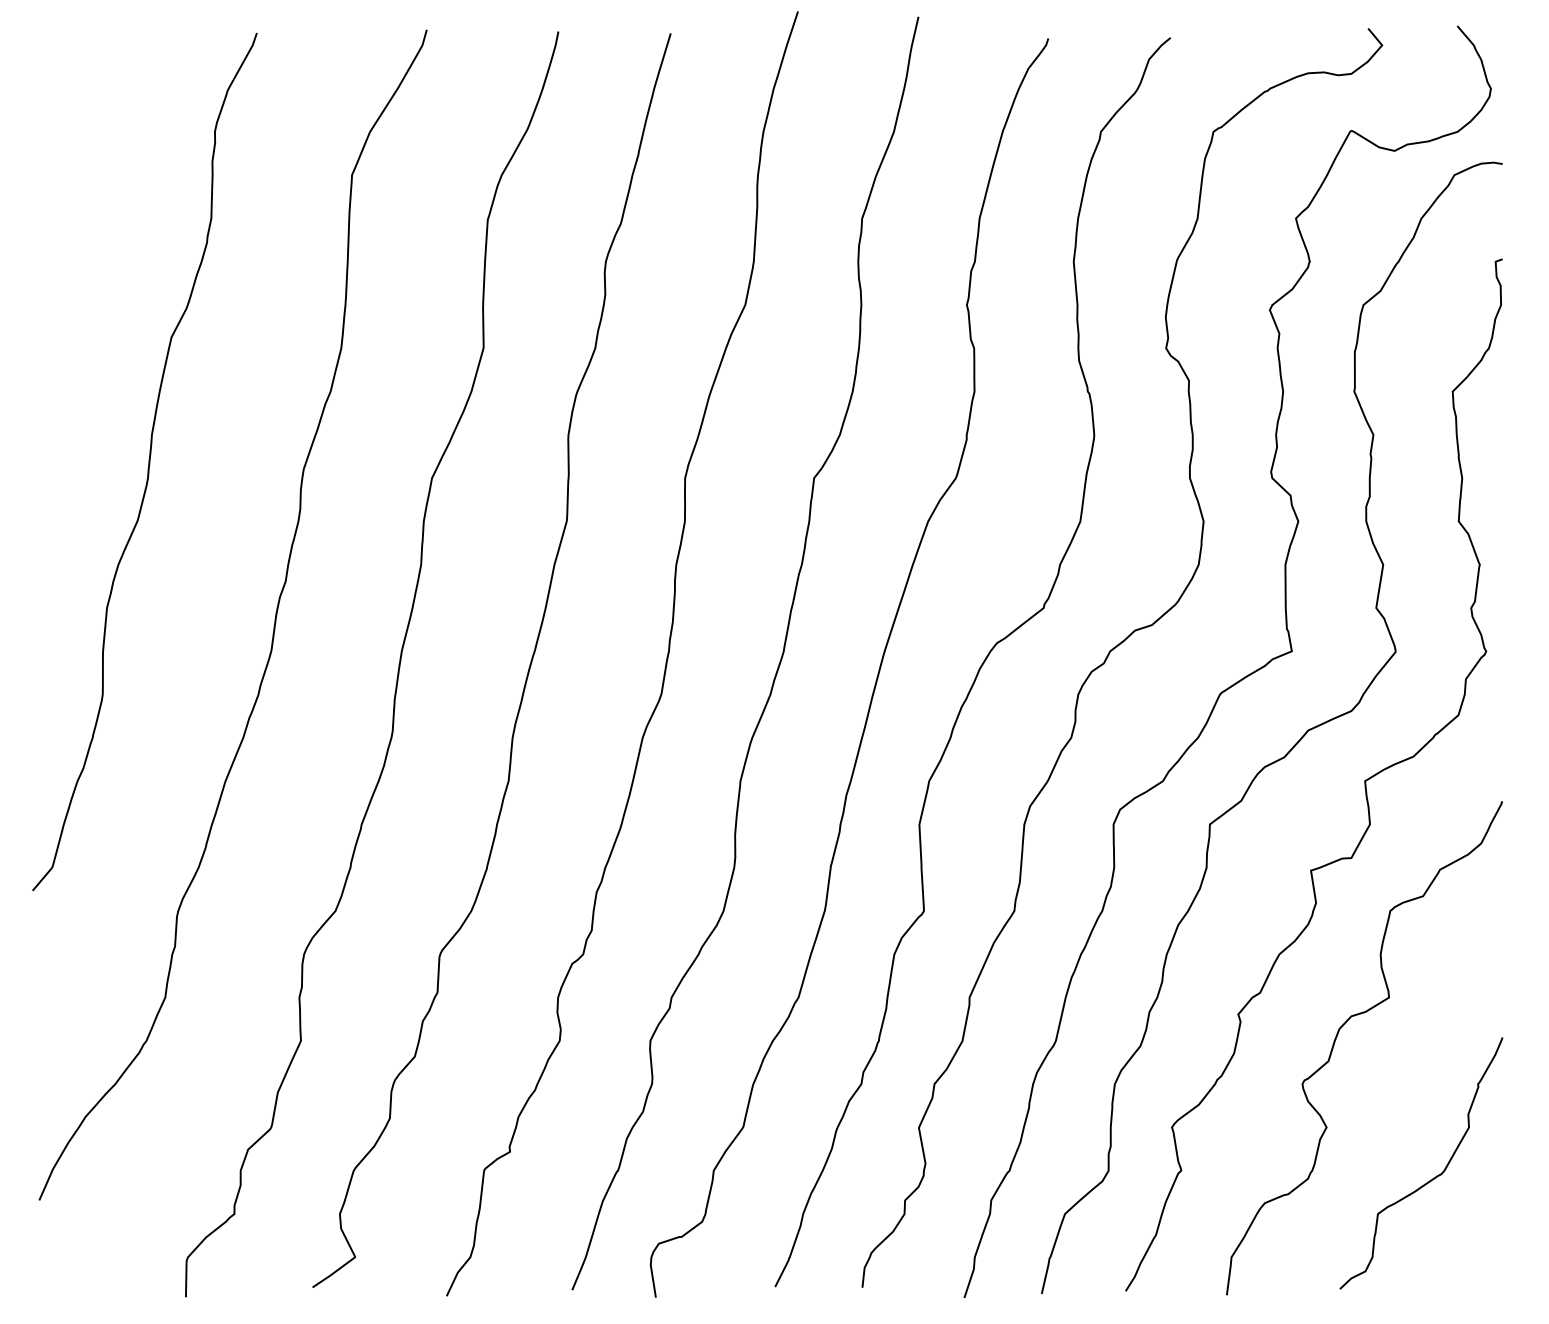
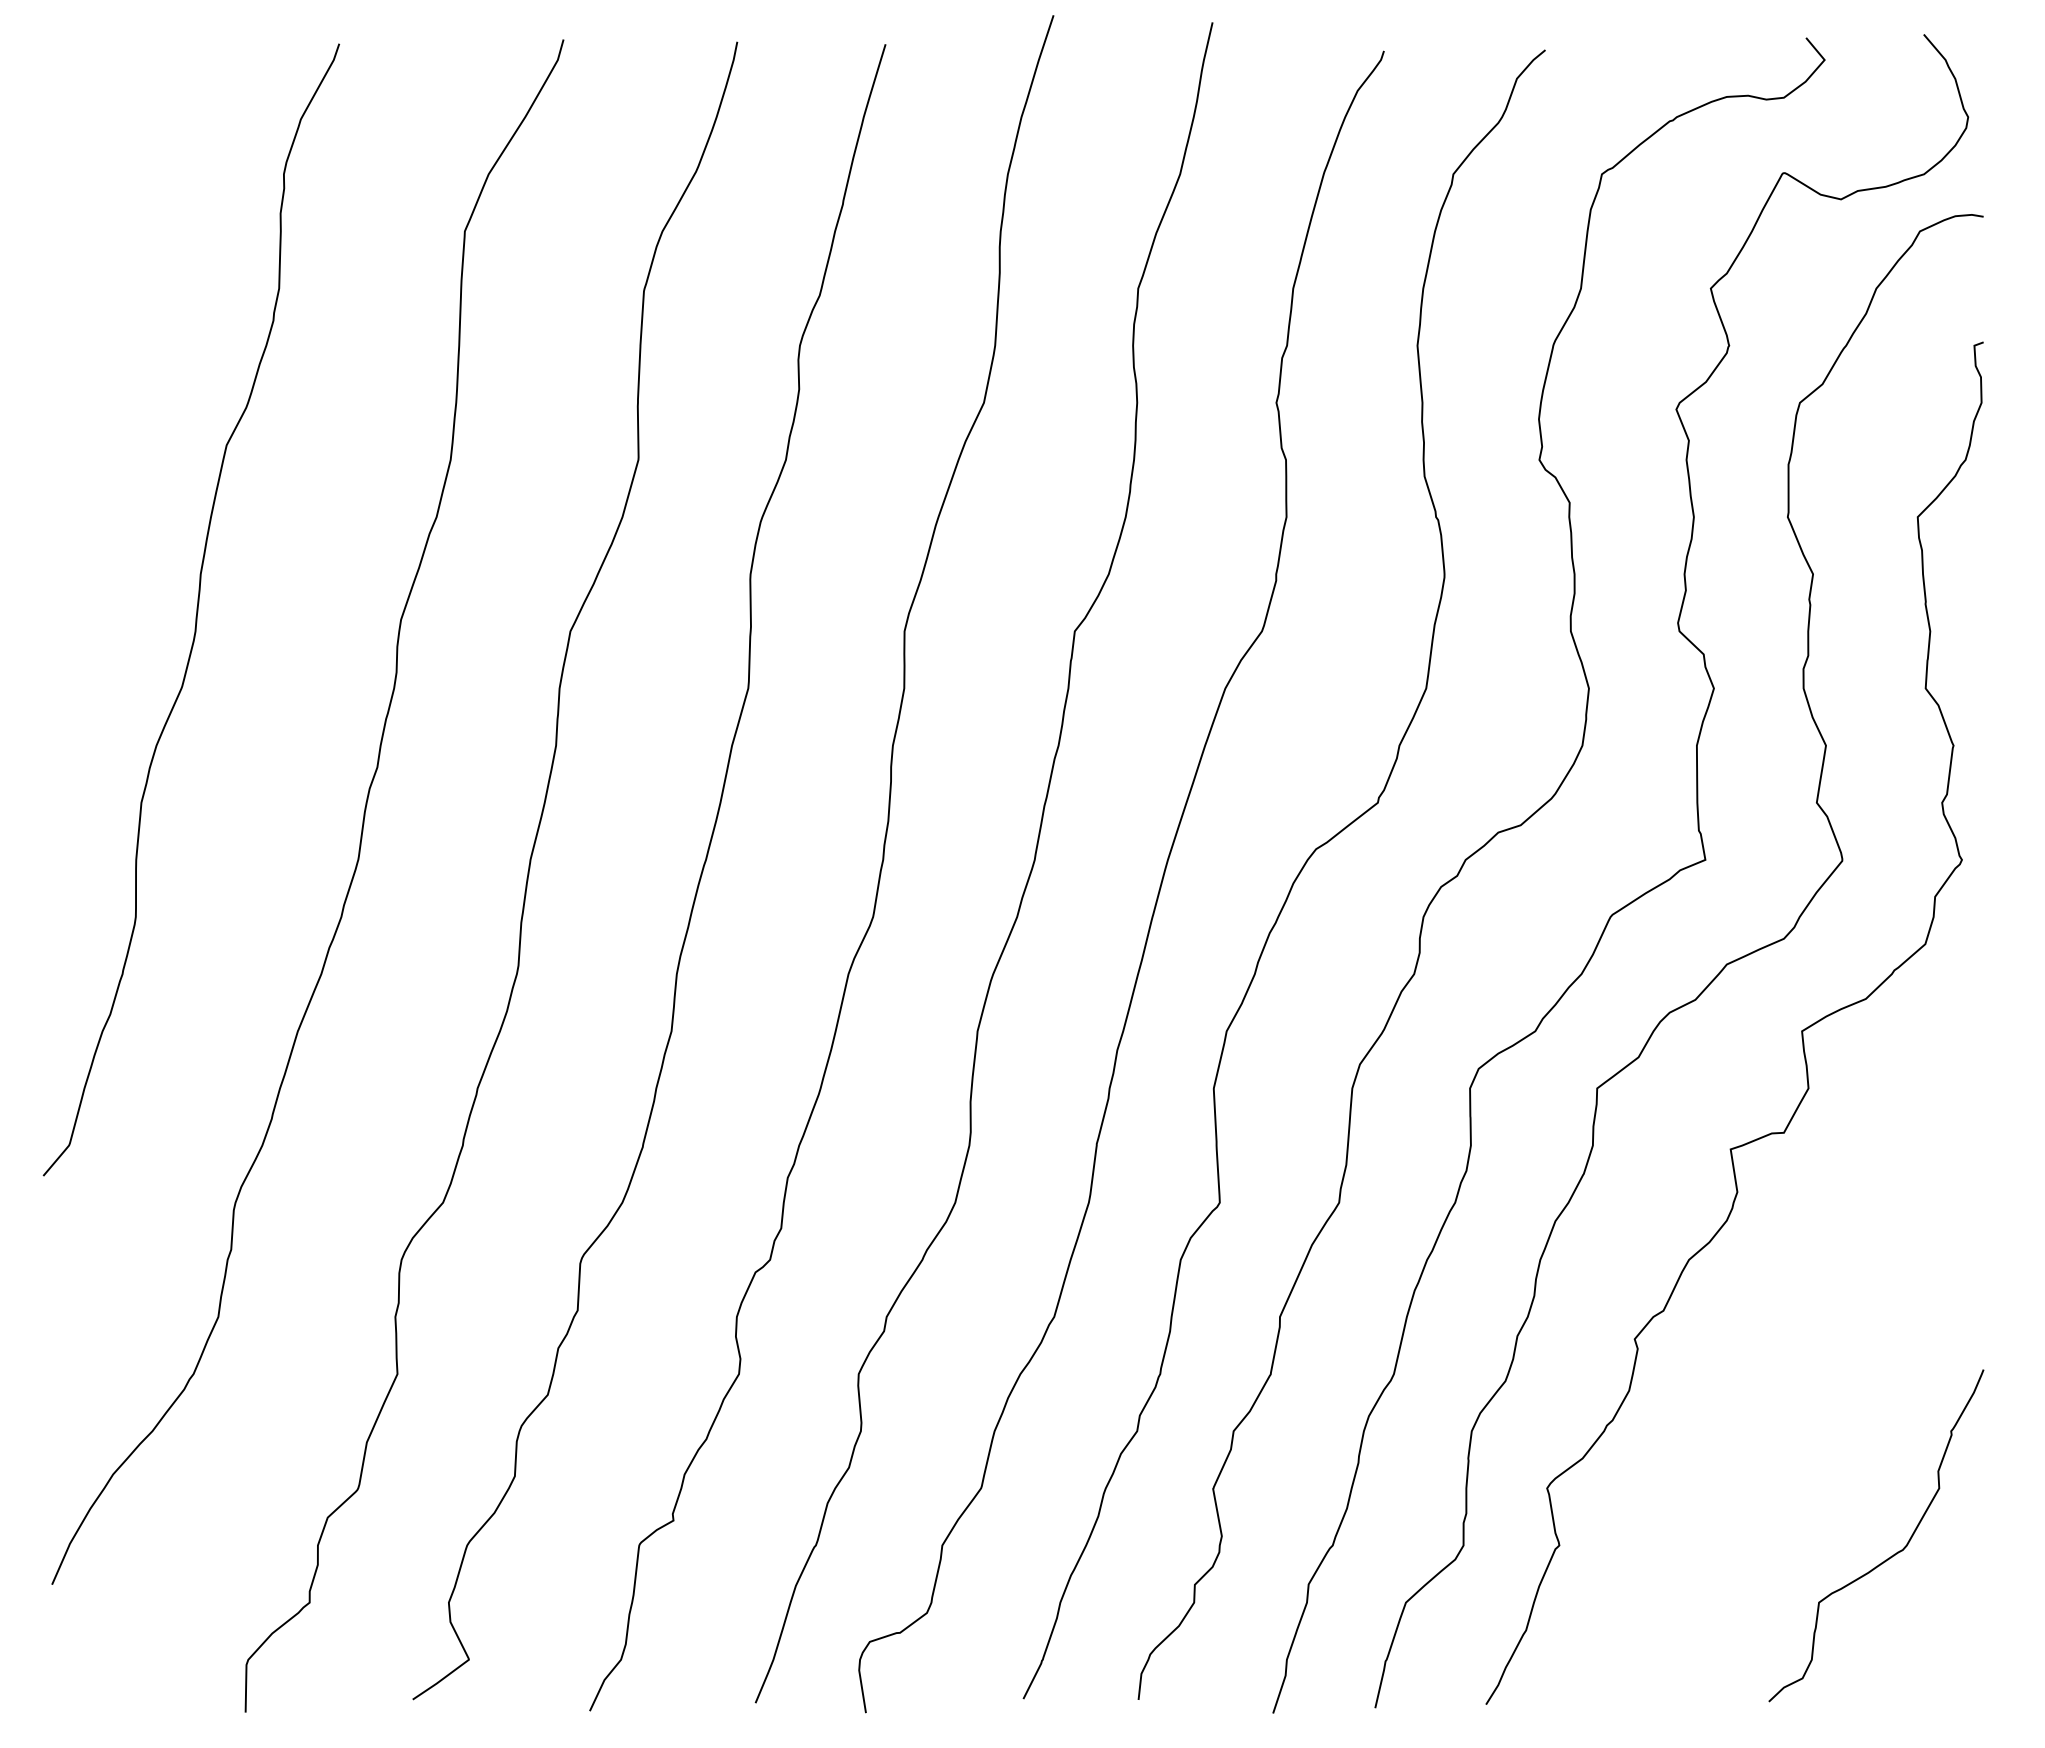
curve: (1336, 1038) -> (1764, 1371), removed

